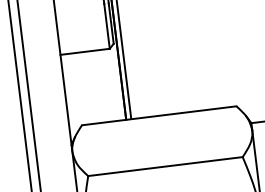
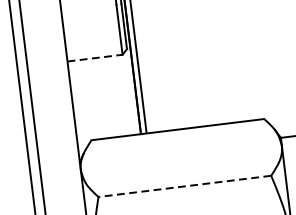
line: (85, 51) -> (95, 57), solid -> dashed
line: (165, 166) -> (184, 186), solid -> dashed

